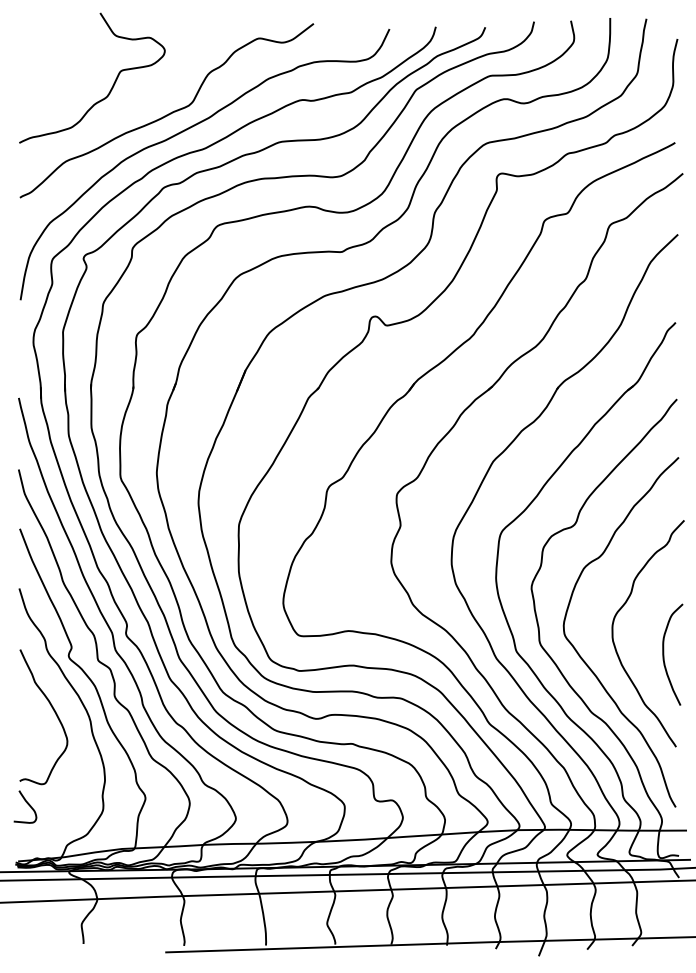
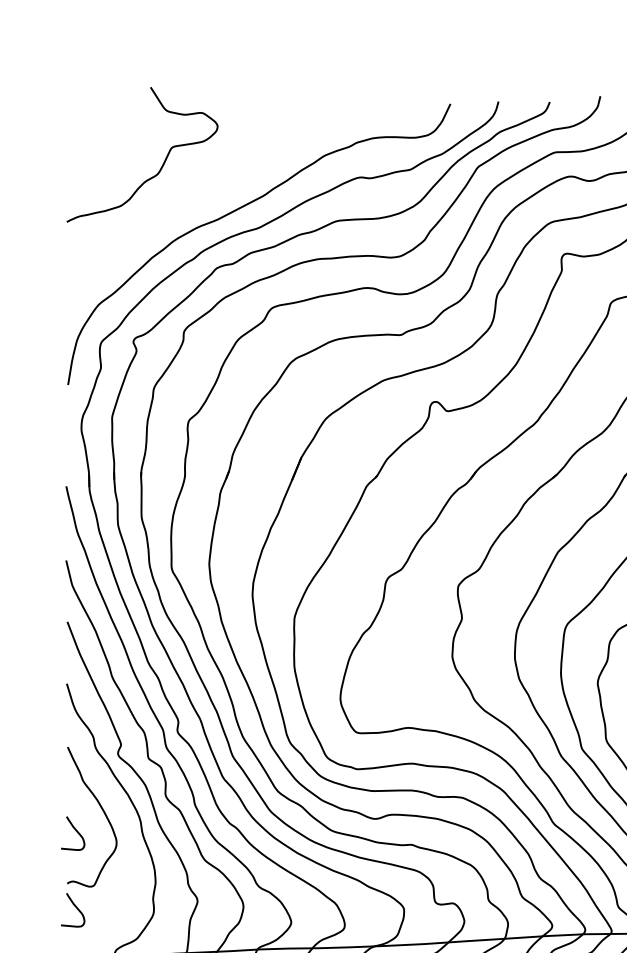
curve: (168, 113) -> (221, 191), removed
curve: (27, 730) -> (75, 830), added

